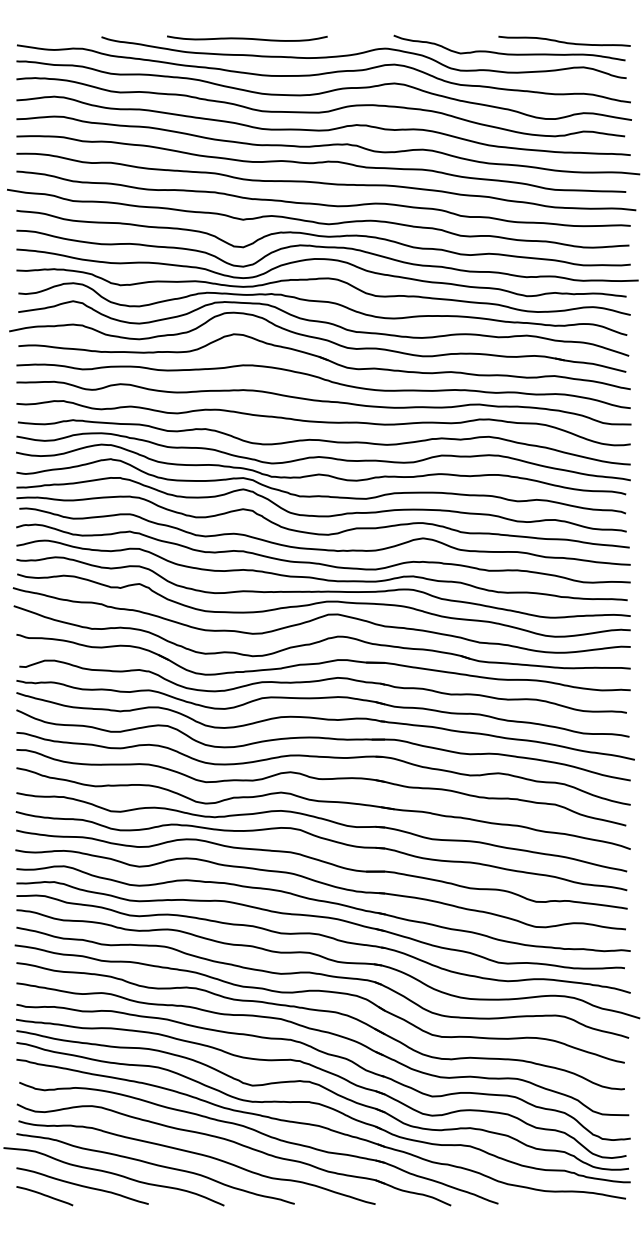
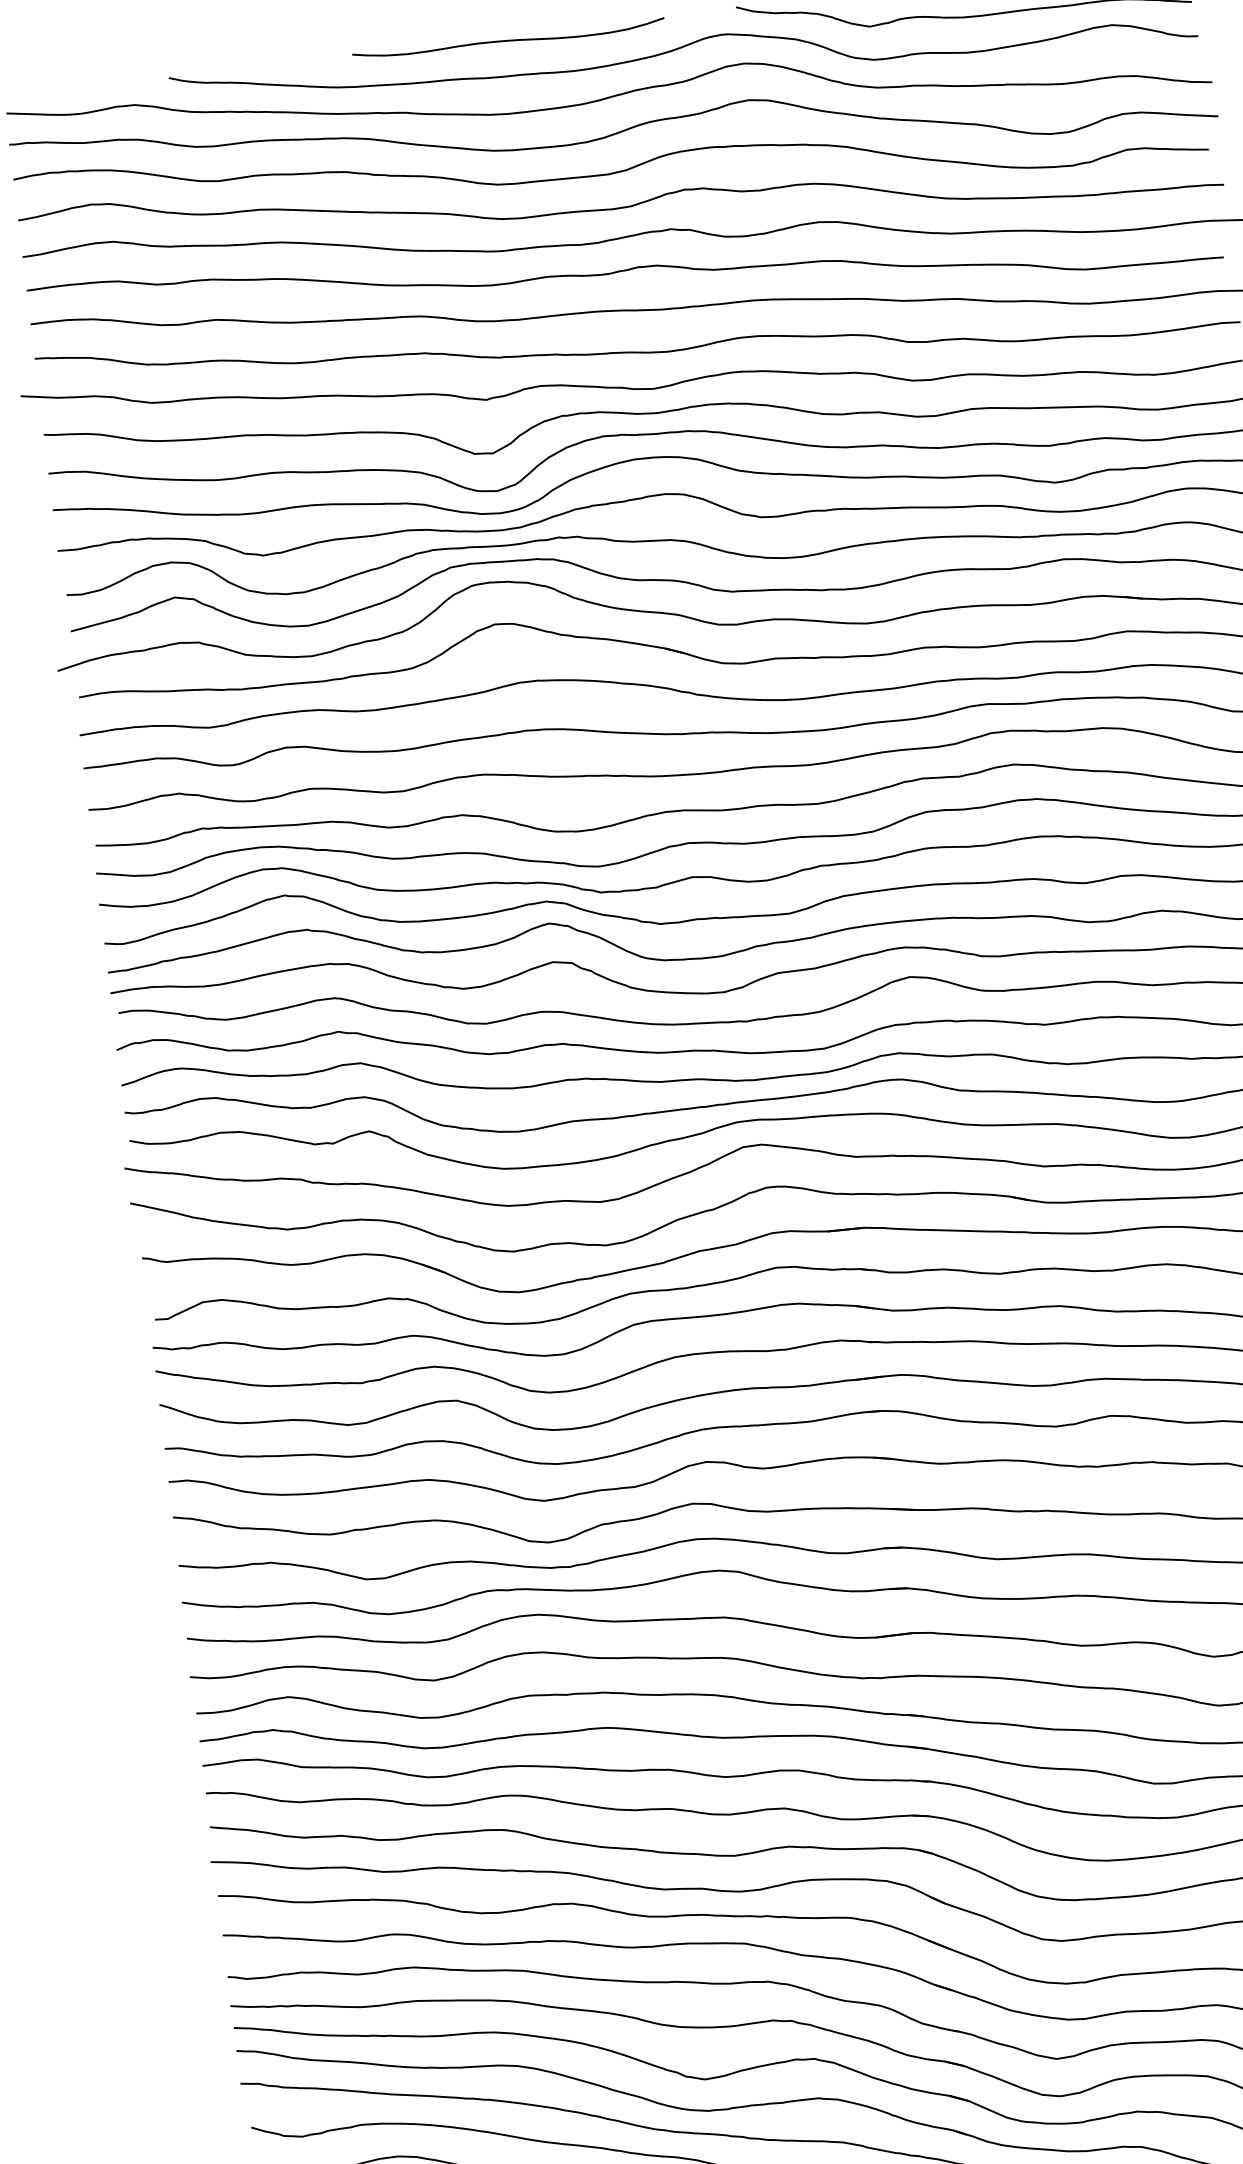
curve: (247, 38) -> (509, 40), moved

